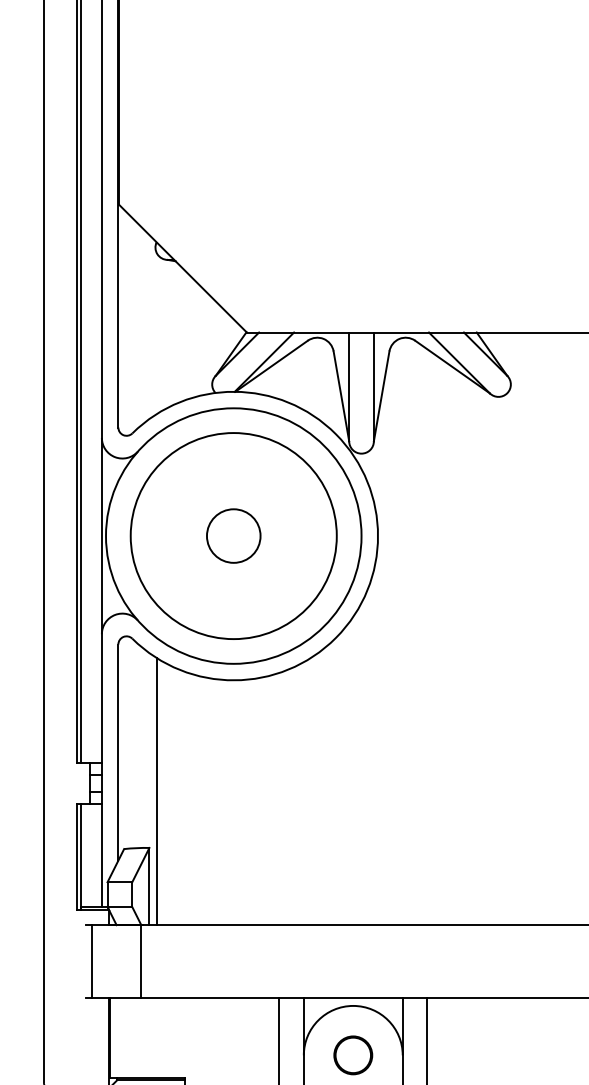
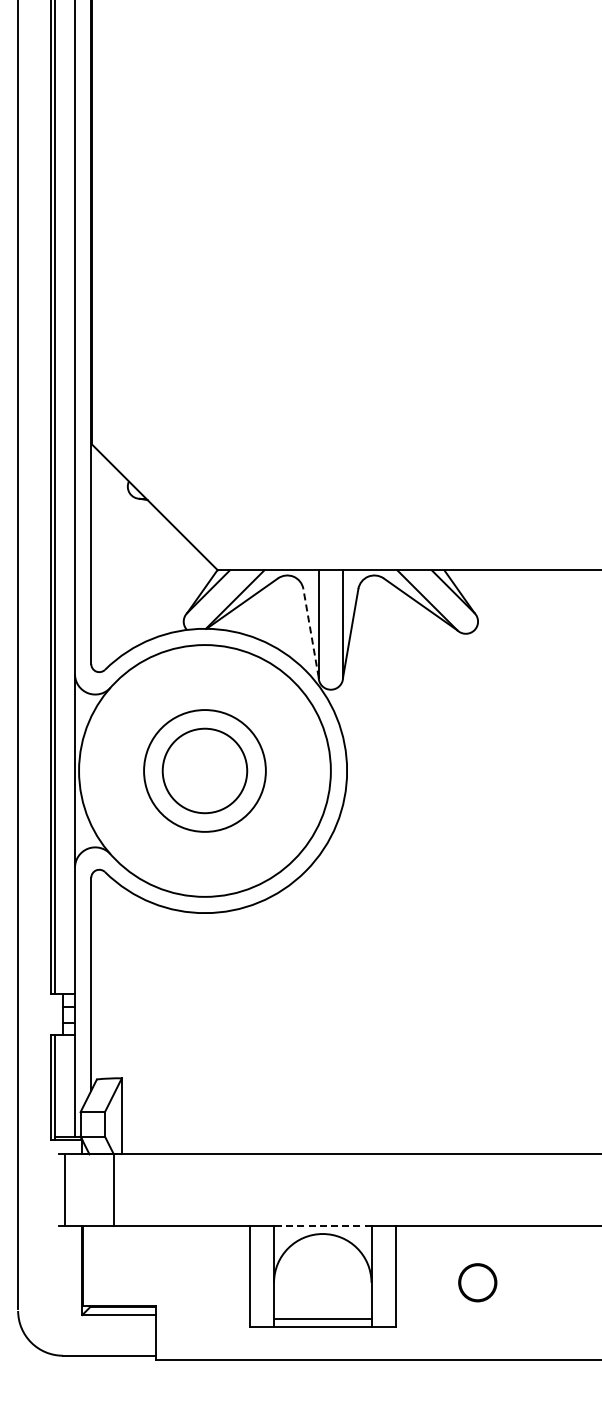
line: (341, 396) -> (311, 633), solid -> dashed
circle: (233, 535) -> (204, 770), size x0.6
circle: (233, 535) -> (204, 770), size x1.6
line: (157, 791) -> (129, 1022), removed
line: (353, 997) -> (322, 1225), solid -> dashed
circle: (353, 1055) -> (477, 1282), moved

